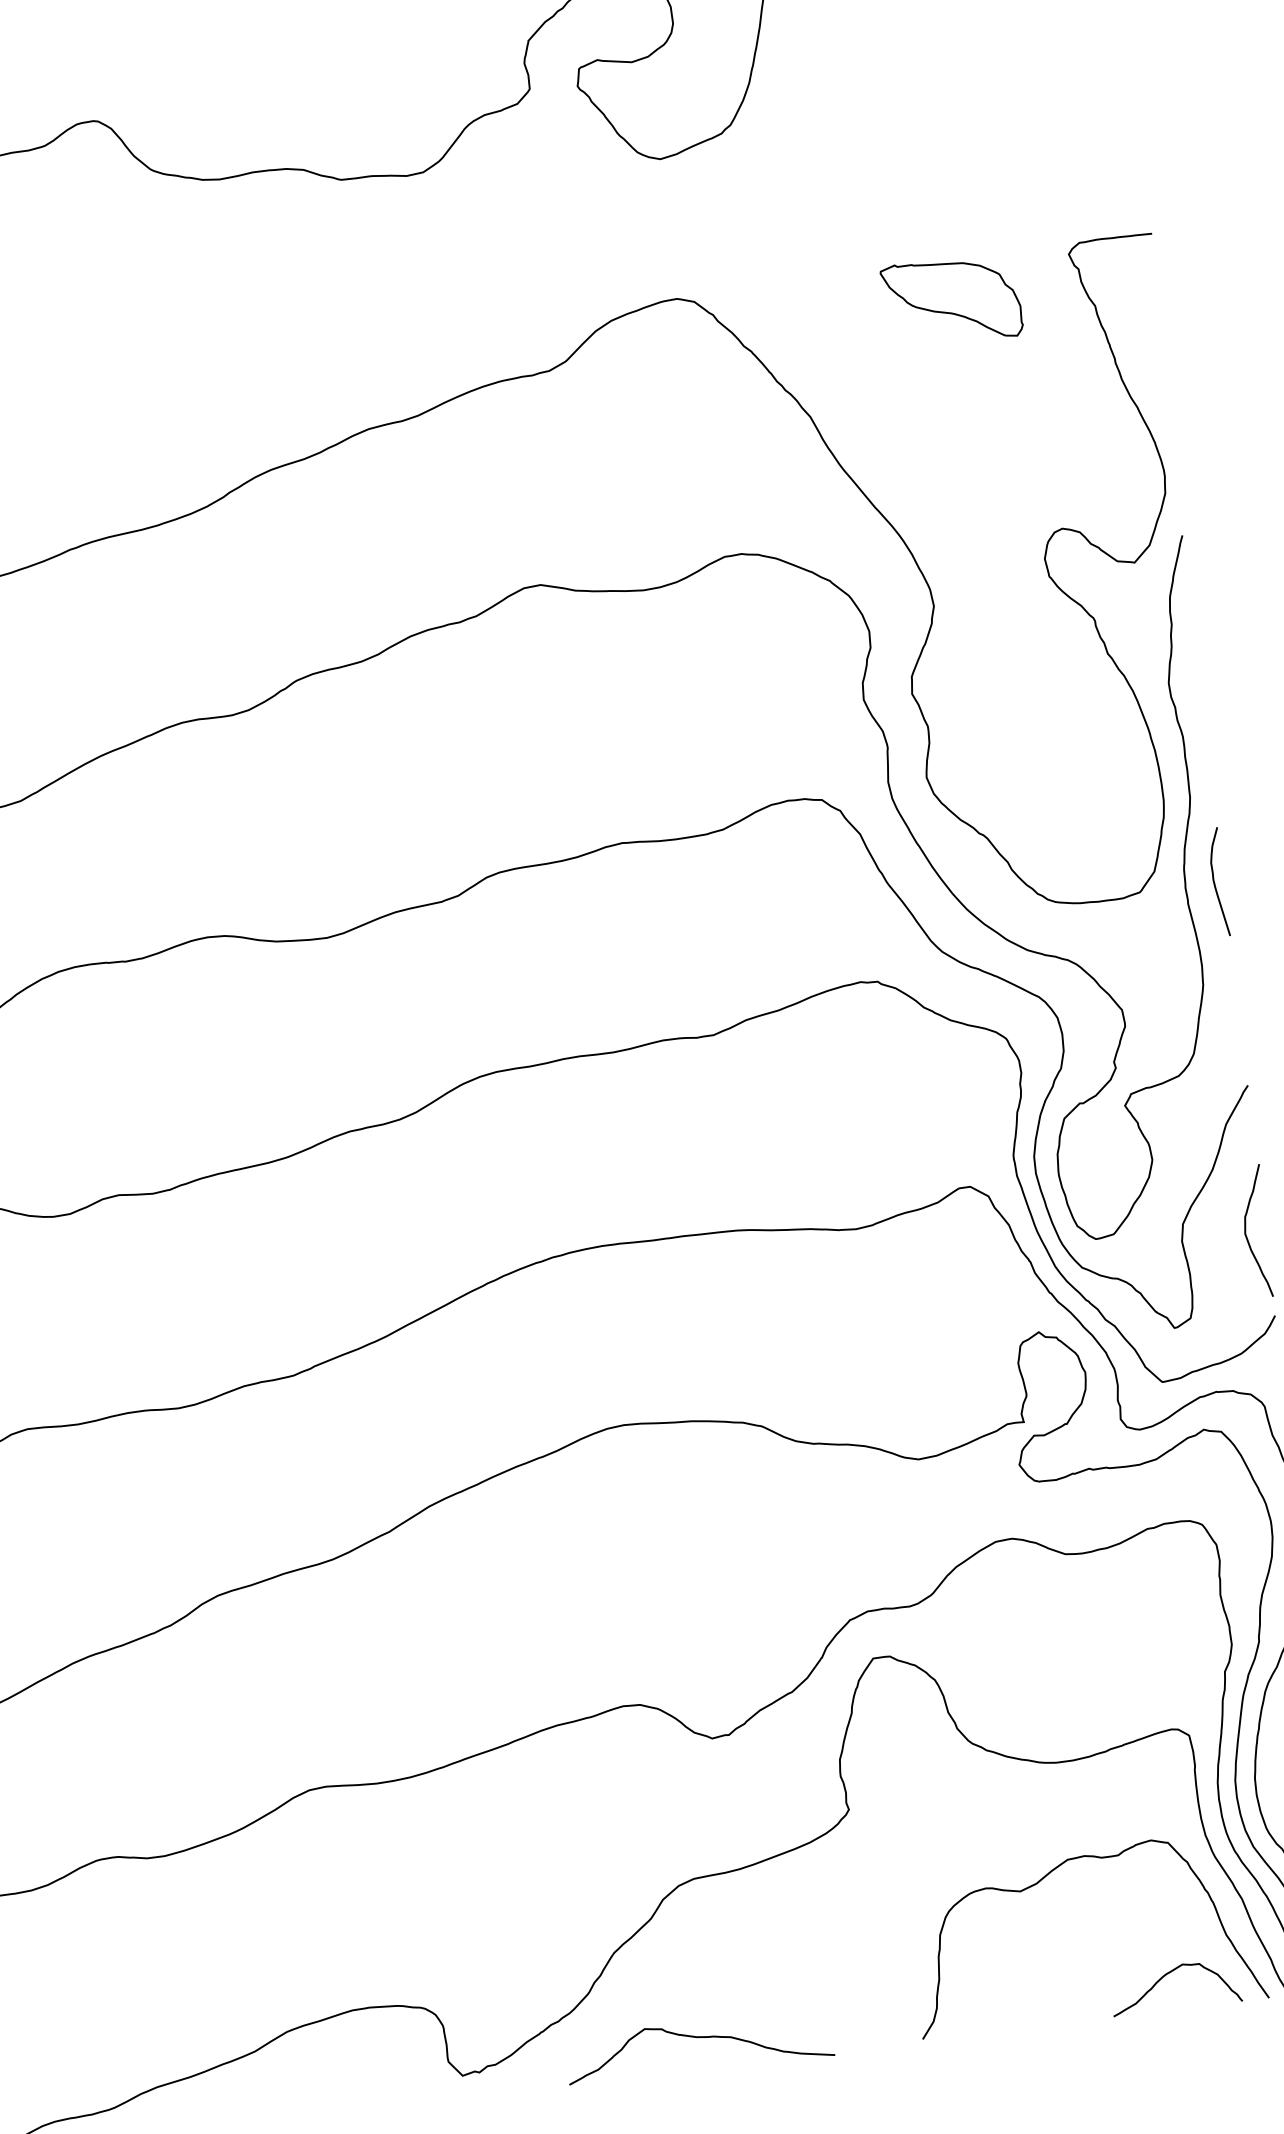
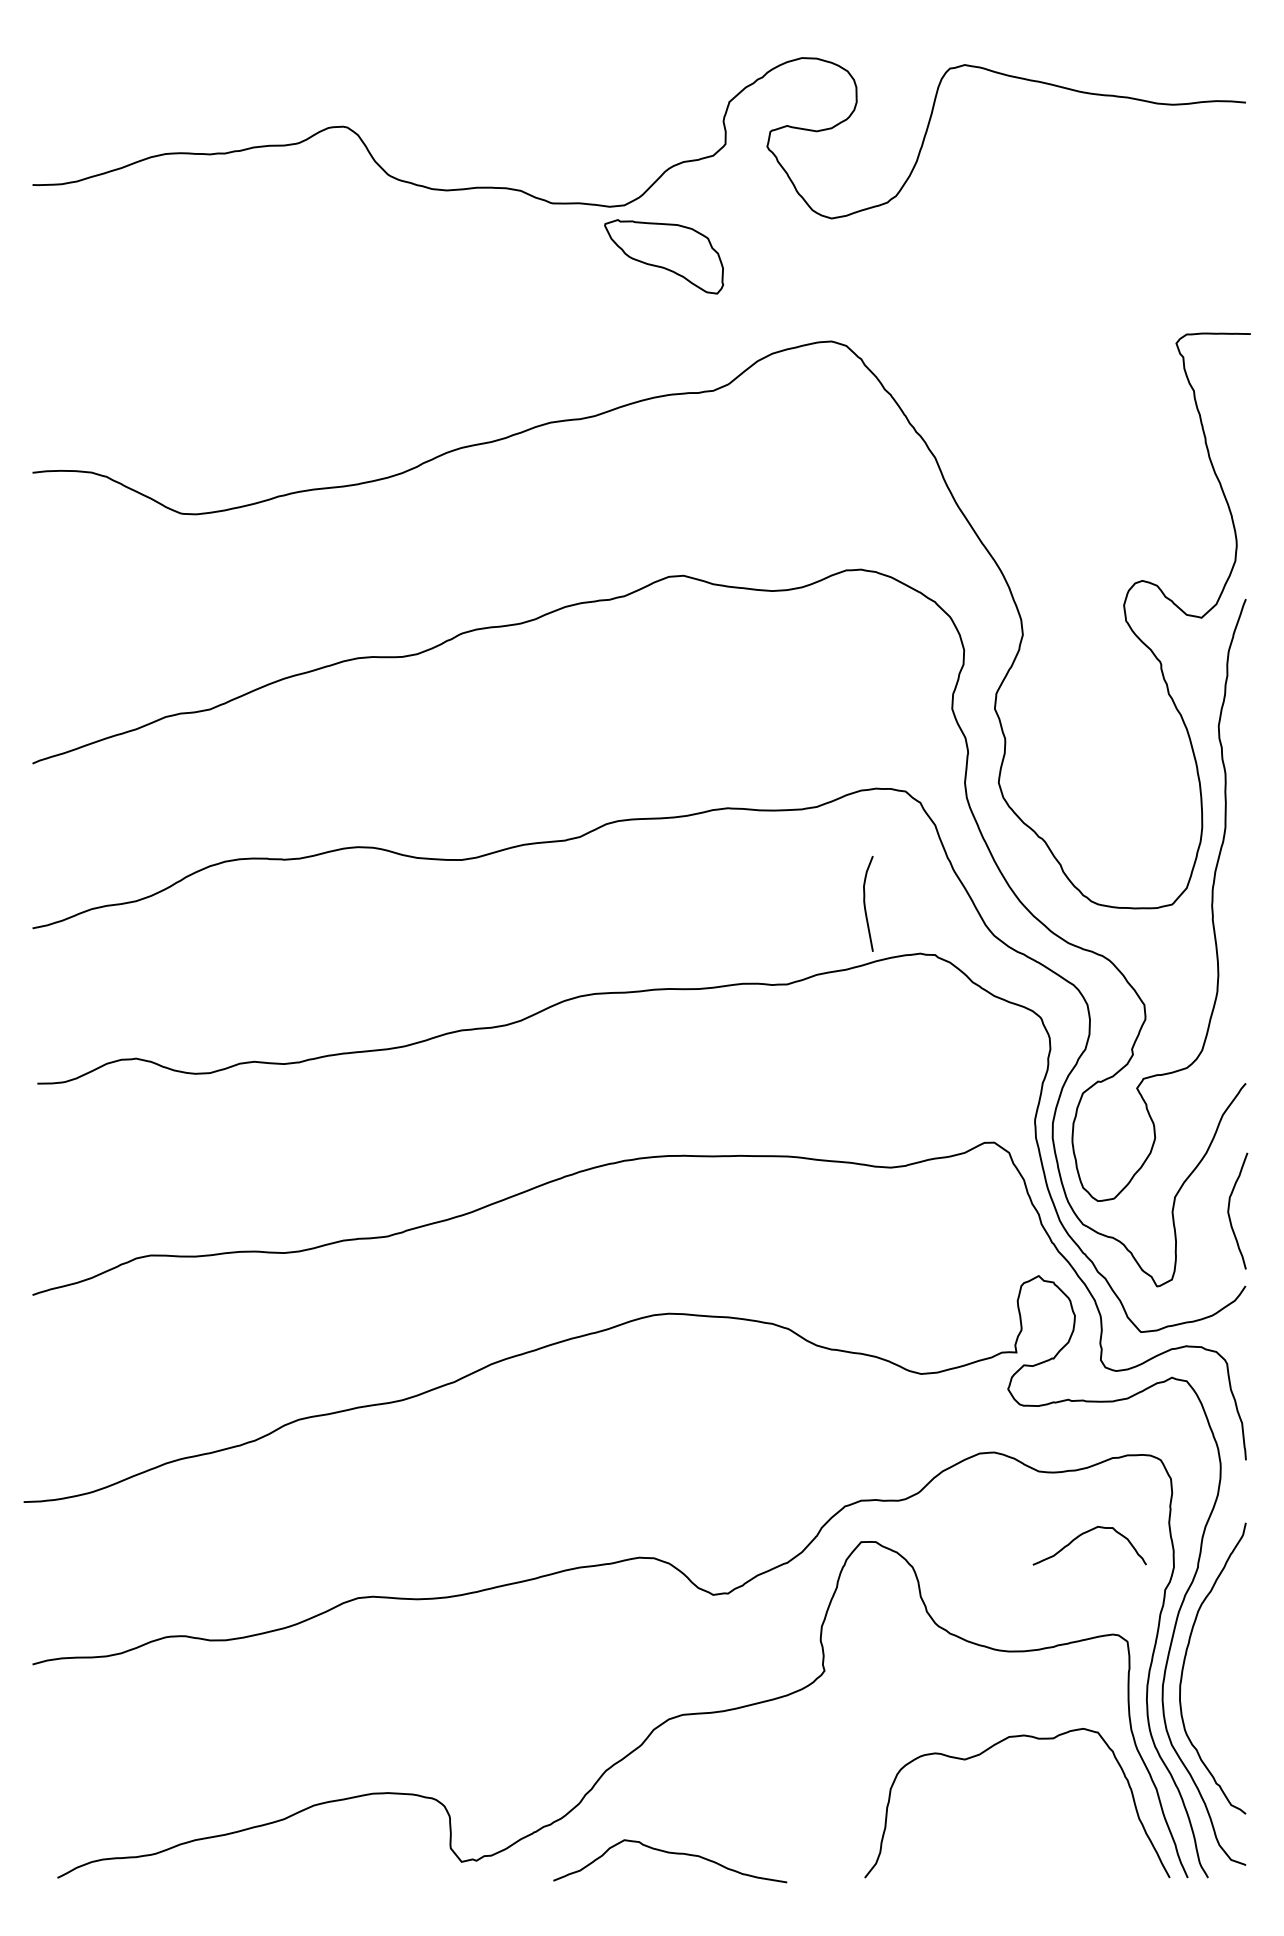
part: (952, 300) -> (664, 256), moved
curve: (1215, 882) -> (865, 903), moved
curve: (1170, 1973) -> (1086, 1533), moved

